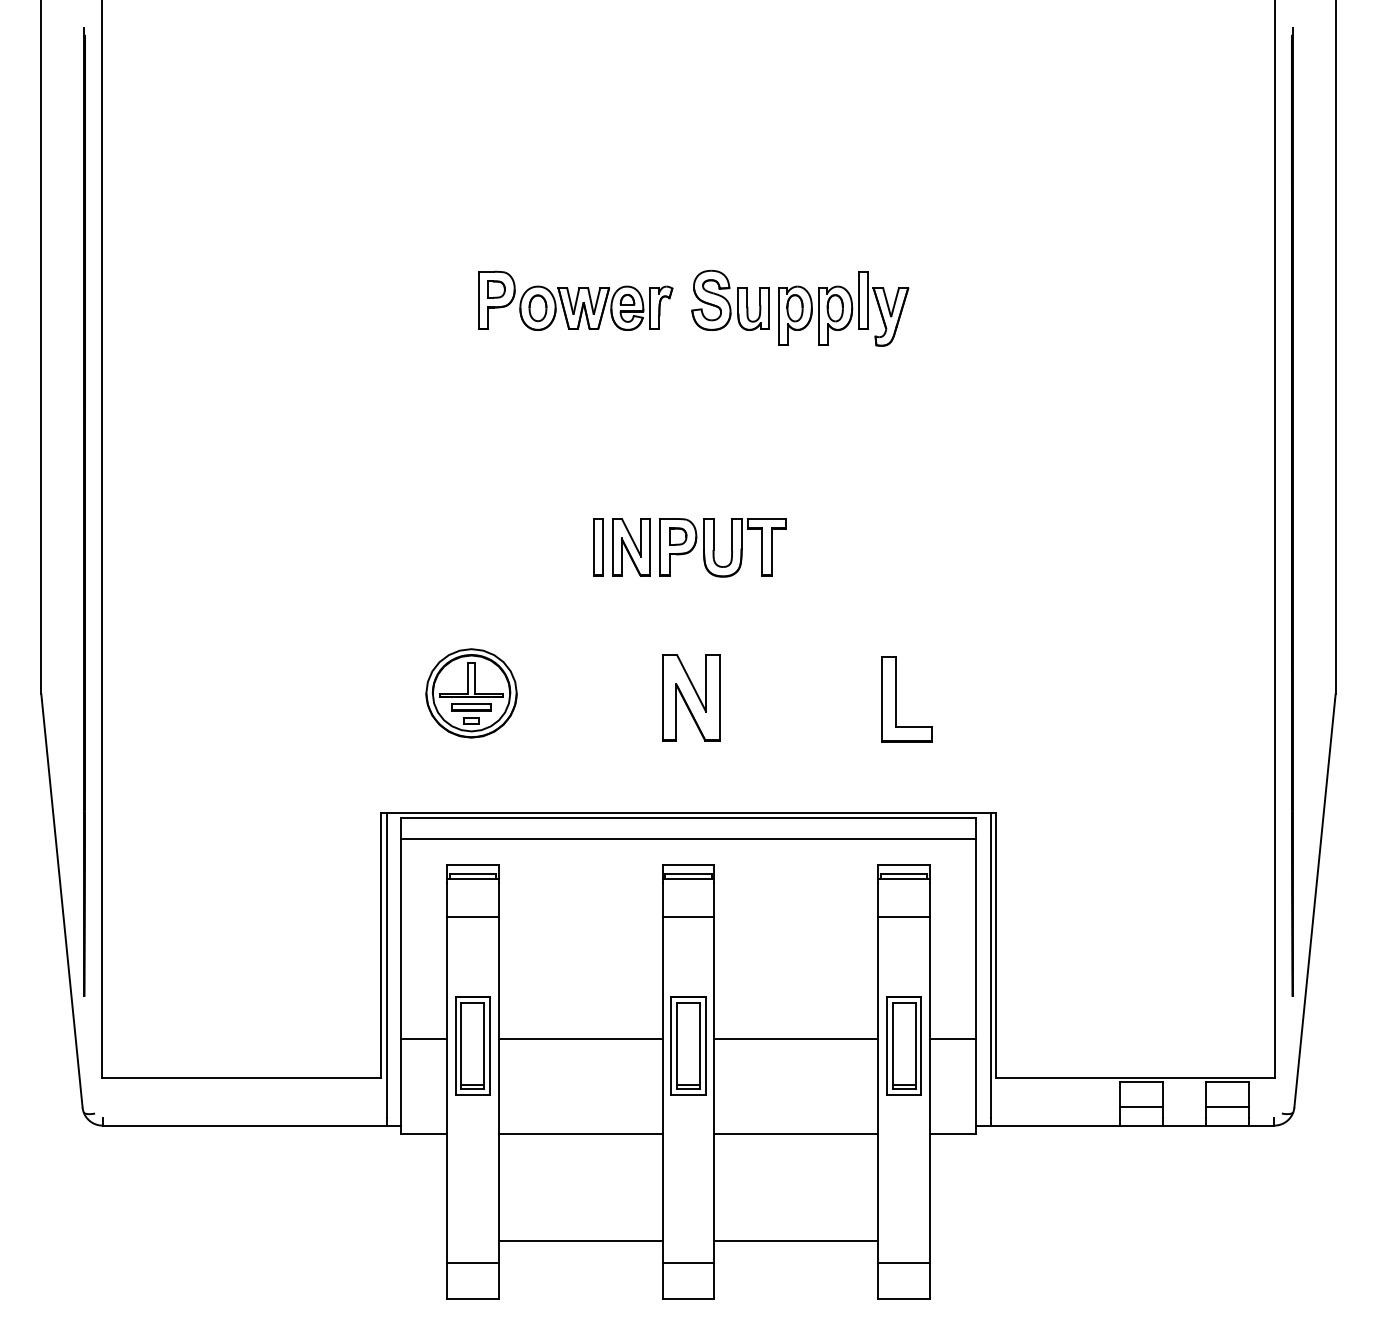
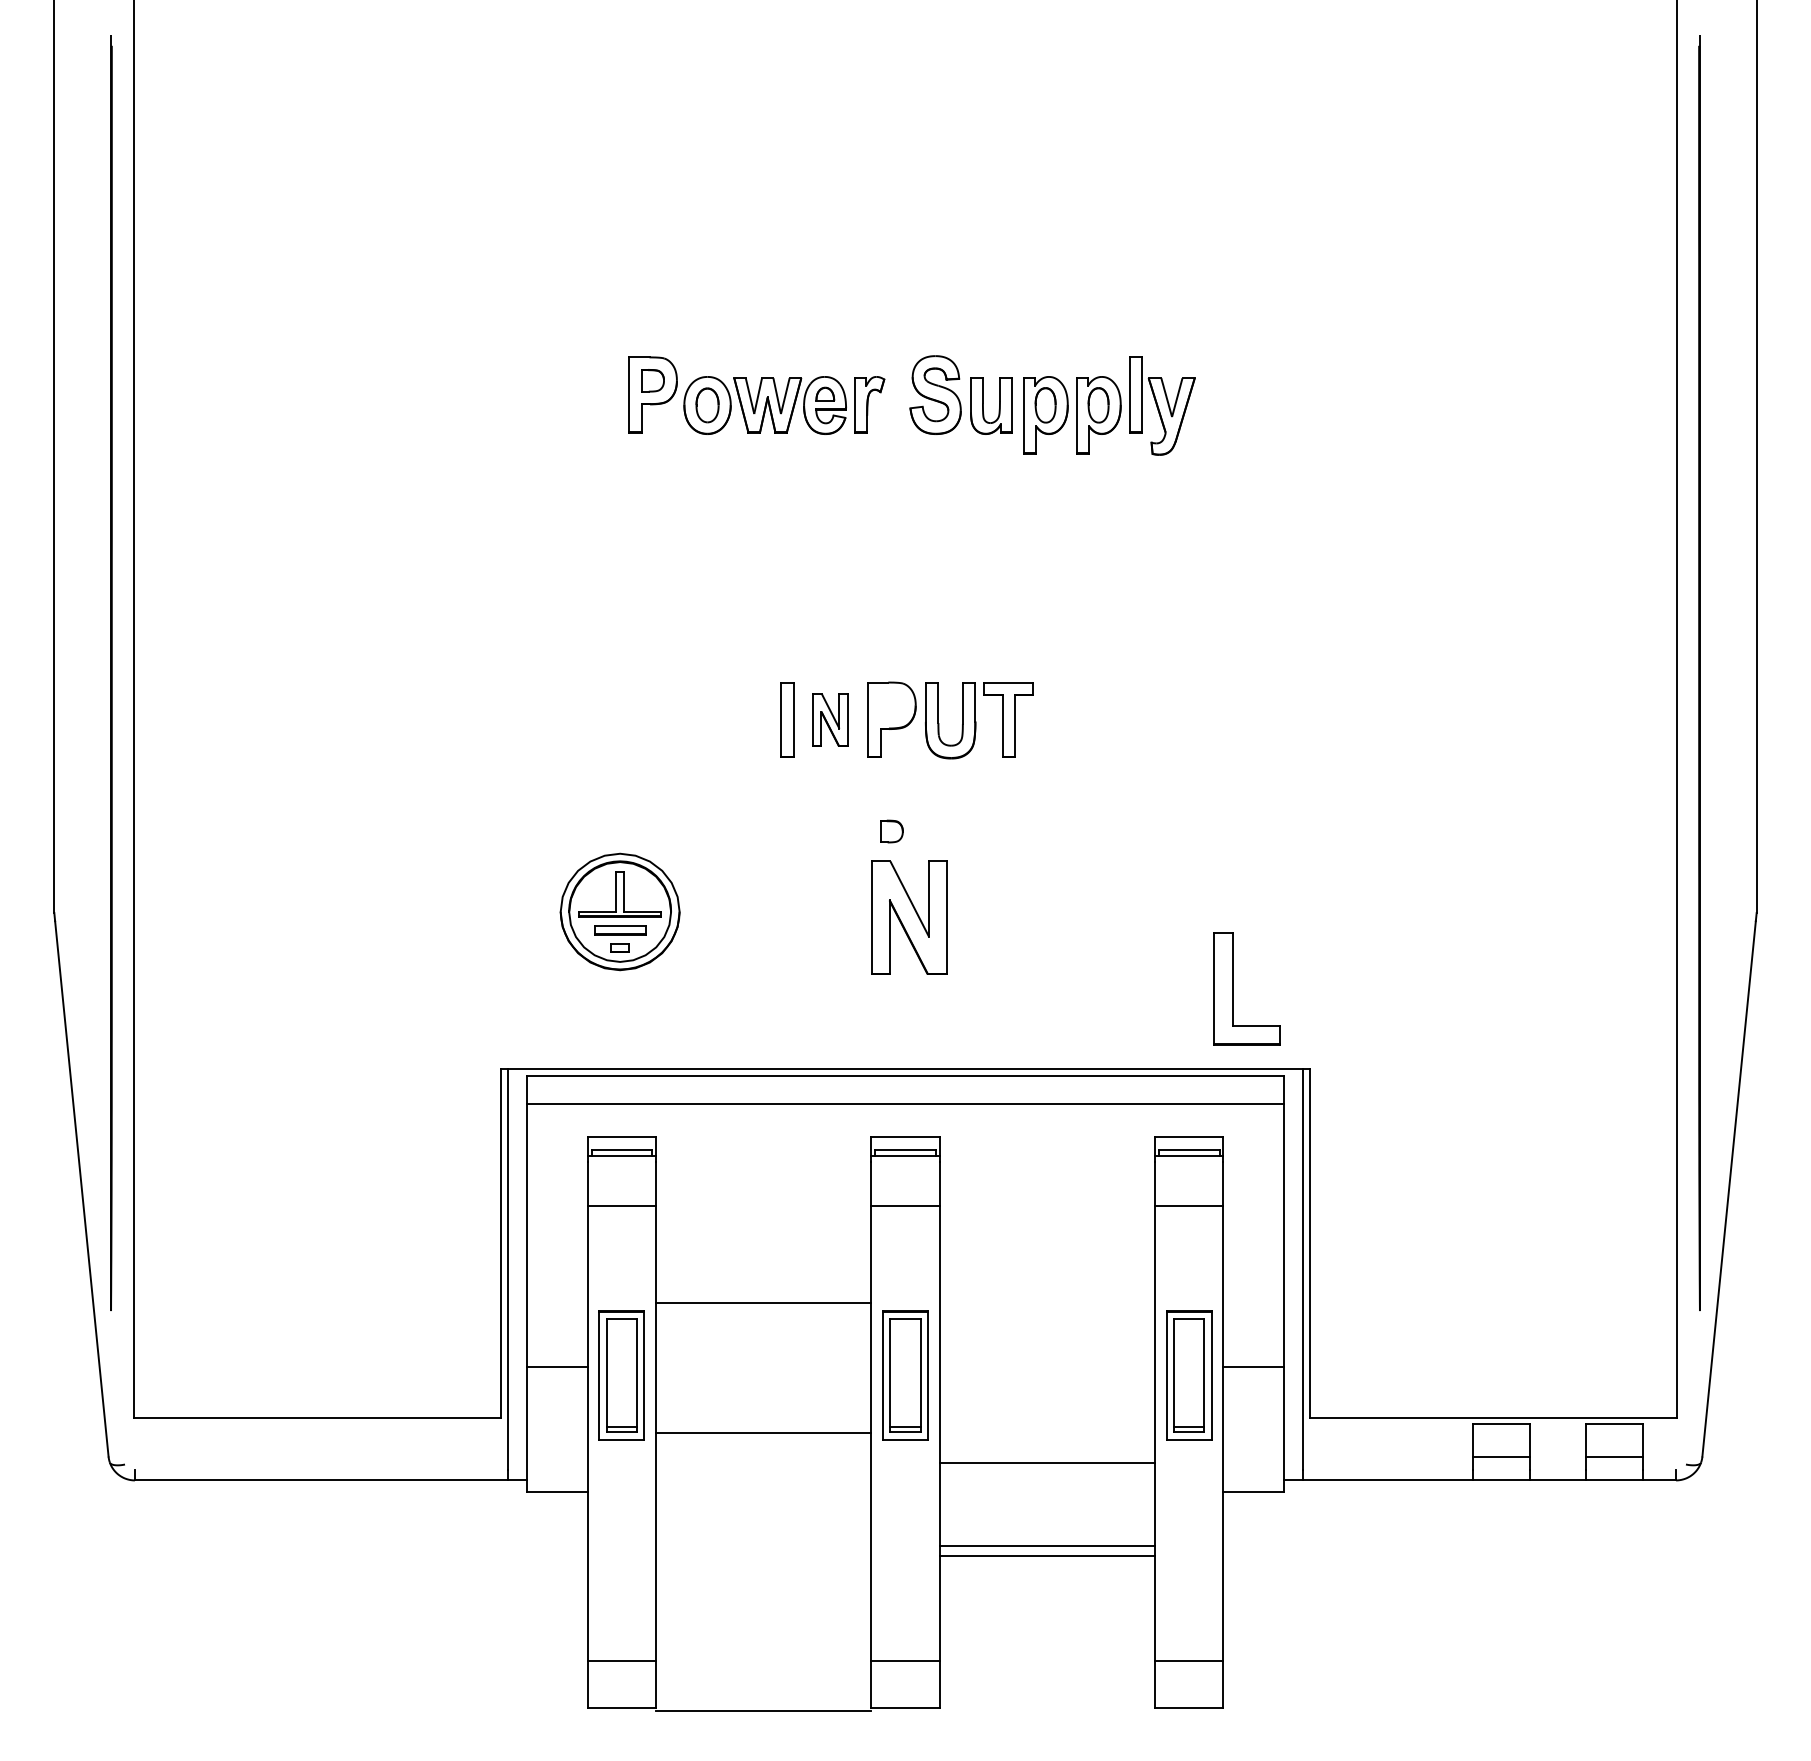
part: (677, 536) -> (891, 831), moved
part: (631, 547) -> (830, 719), size x0.7
part: (896, 699) -> (1233, 988), moved
line: (580, 1039) -> (763, 1302), moved
line: (796, 1039) -> (1047, 1462), moved
line: (580, 1134) -> (763, 1432), moved
line: (796, 1134) -> (1047, 1545), moved
line: (580, 1241) -> (763, 1711), moved
line: (796, 1241) -> (1047, 1556), moved

